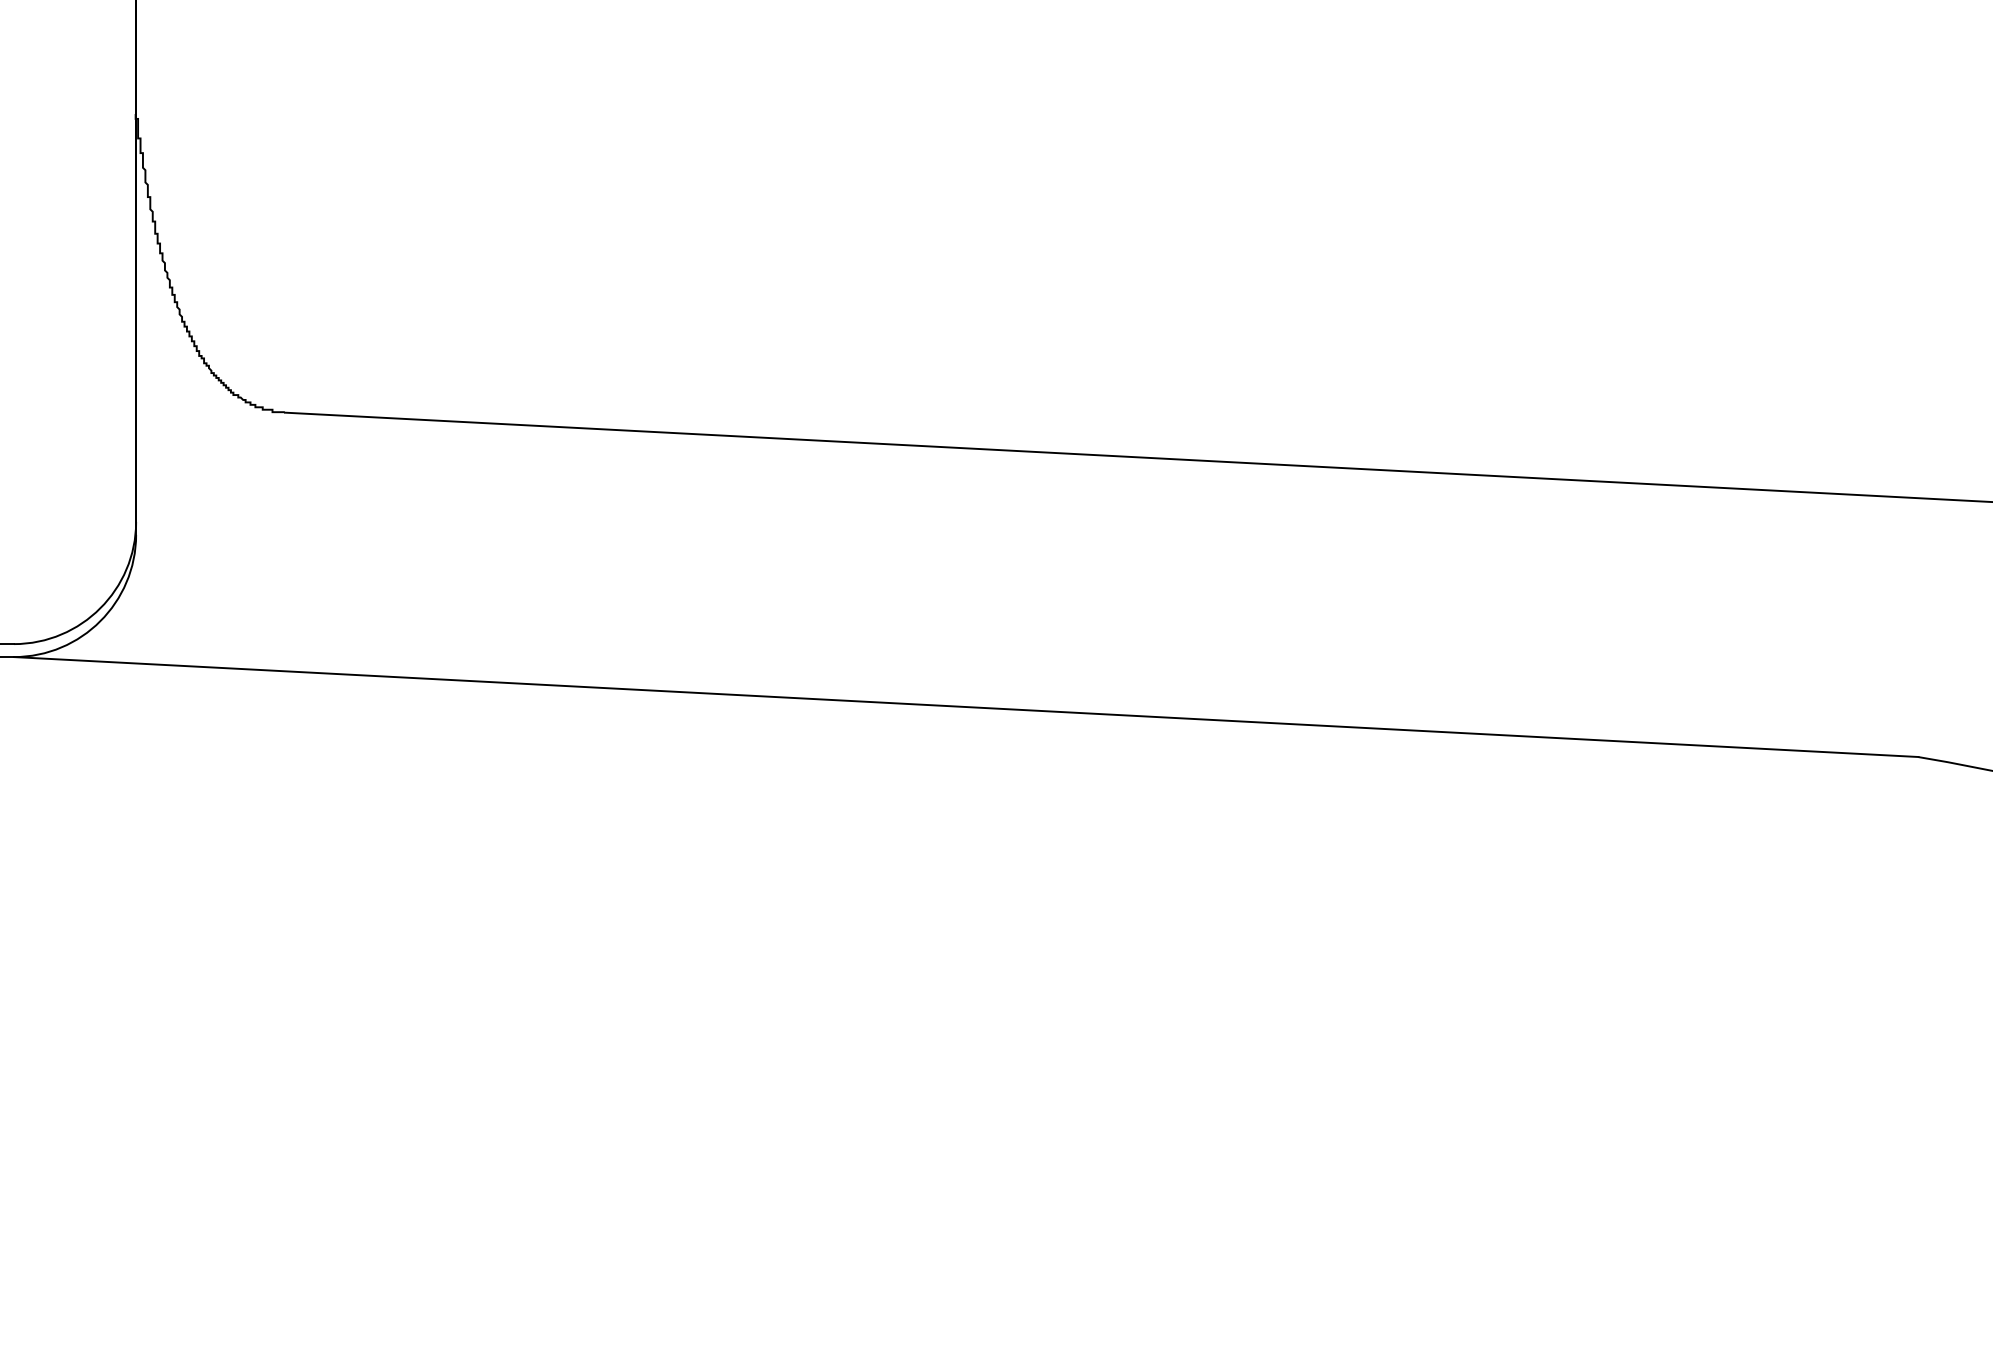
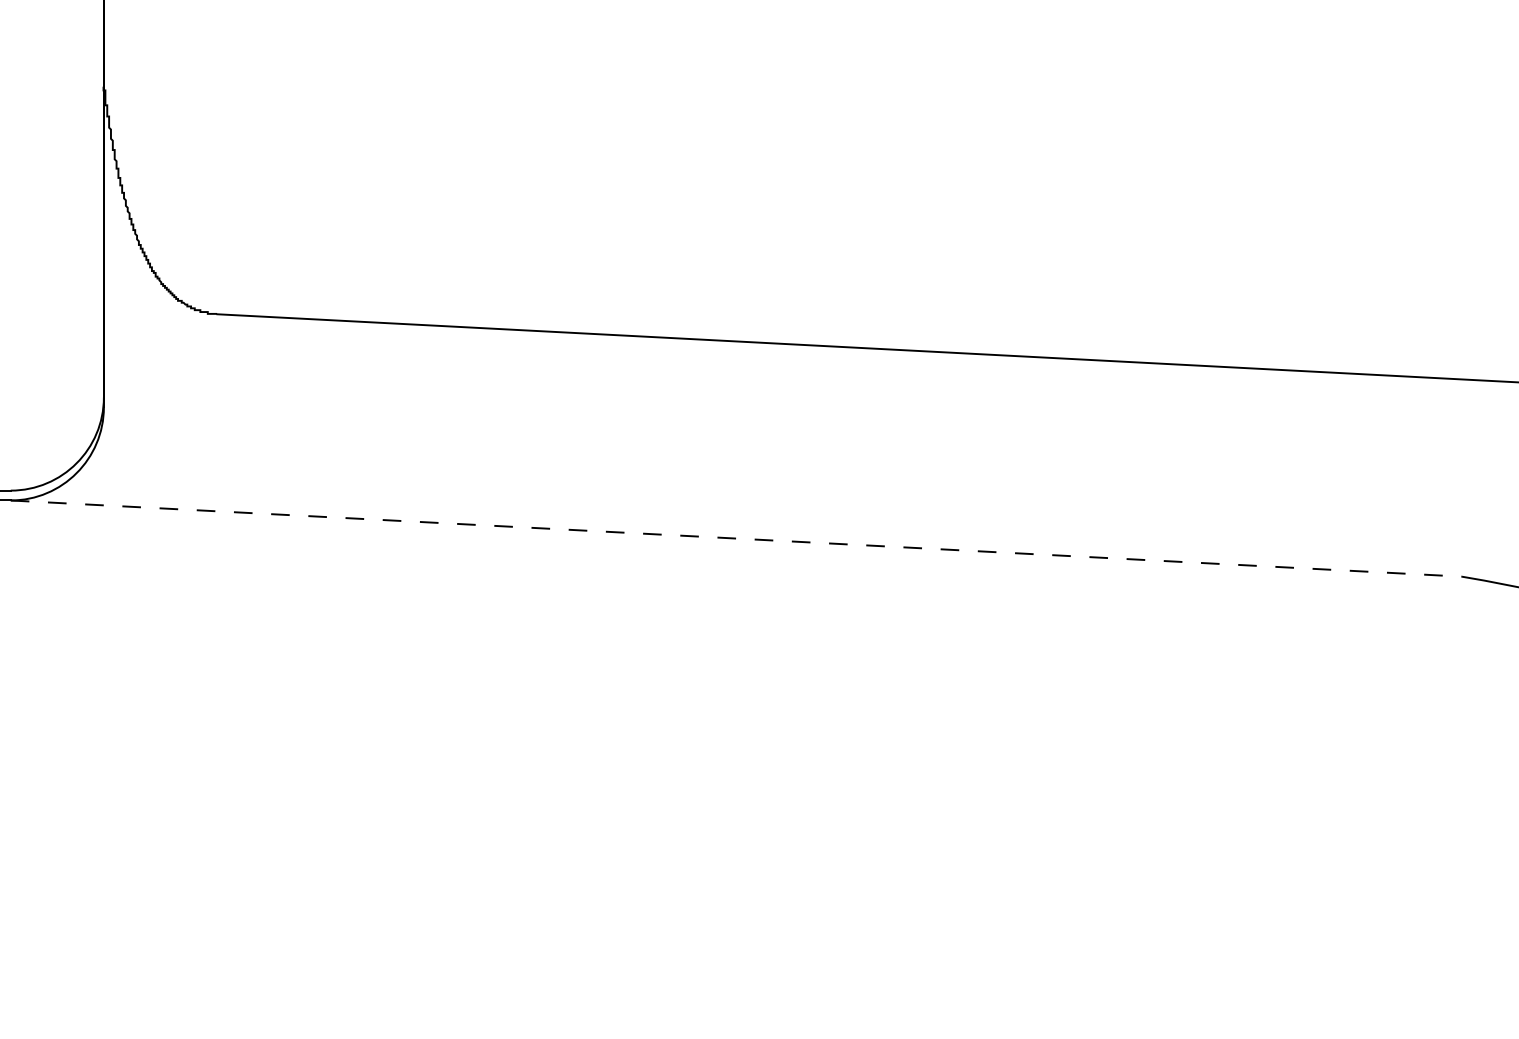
line: (966, 707) -> (736, 538), solid -> dashed

